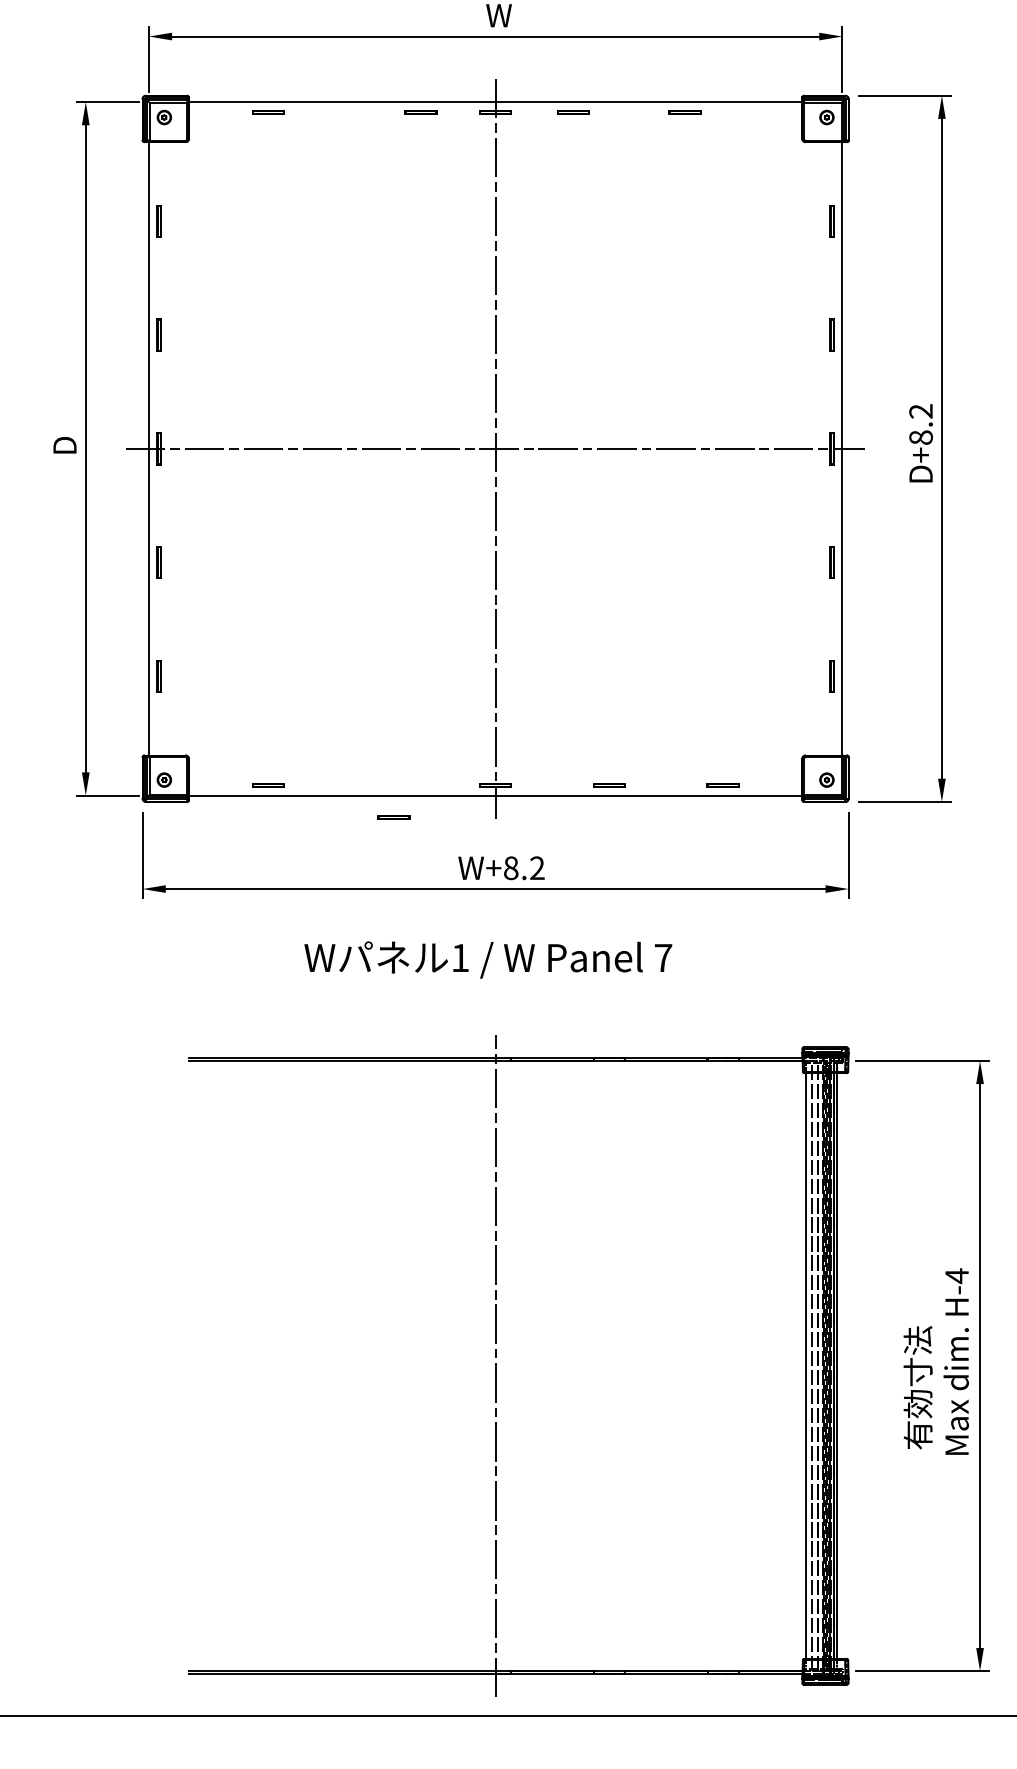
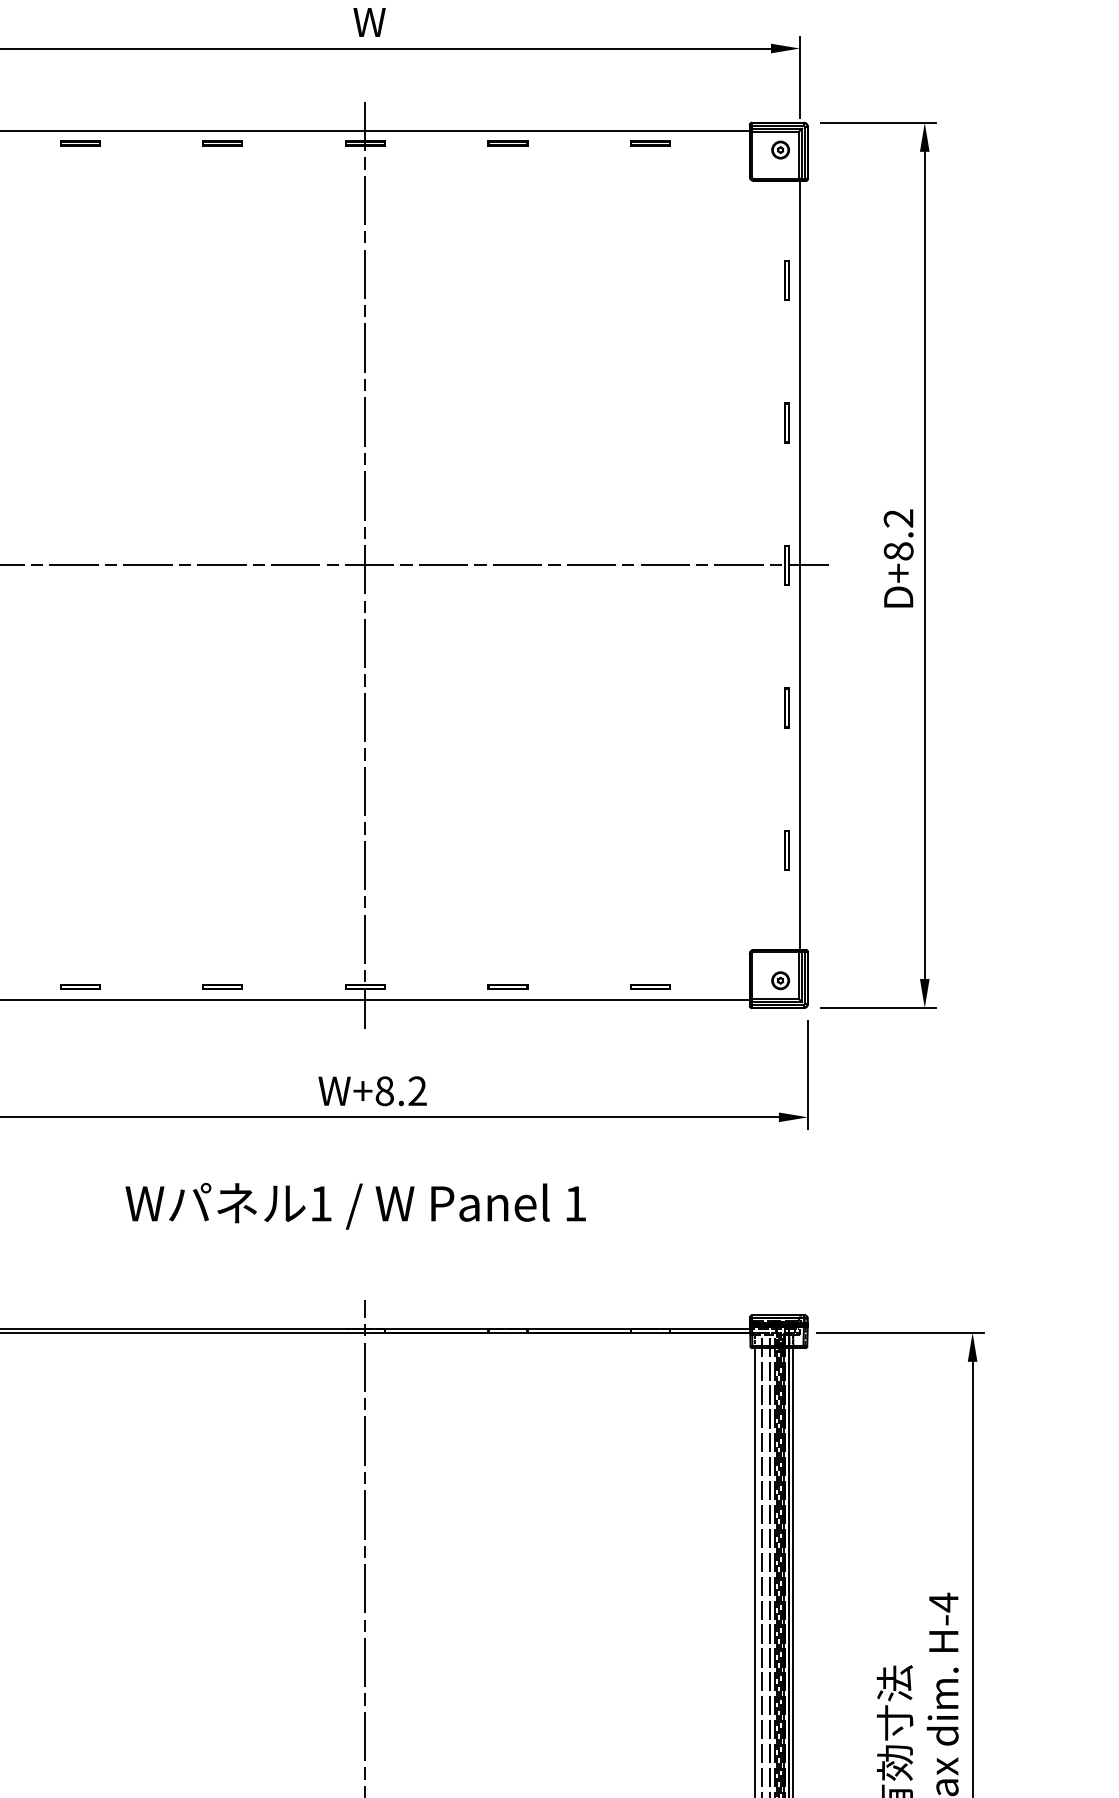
line: (420, 111) -> (222, 142), moved
line: (573, 111) -> (508, 142), moved
line: (684, 111) -> (649, 142), moved
line: (393, 816) -> (222, 986), moved
text: (663, 957) -> (575, 1203), 7 -> 1

